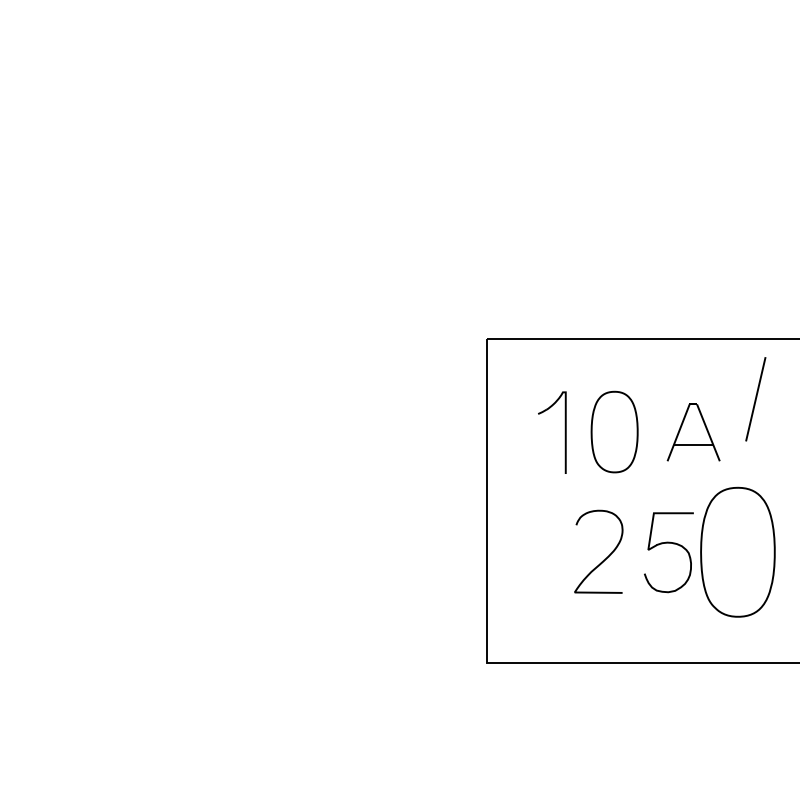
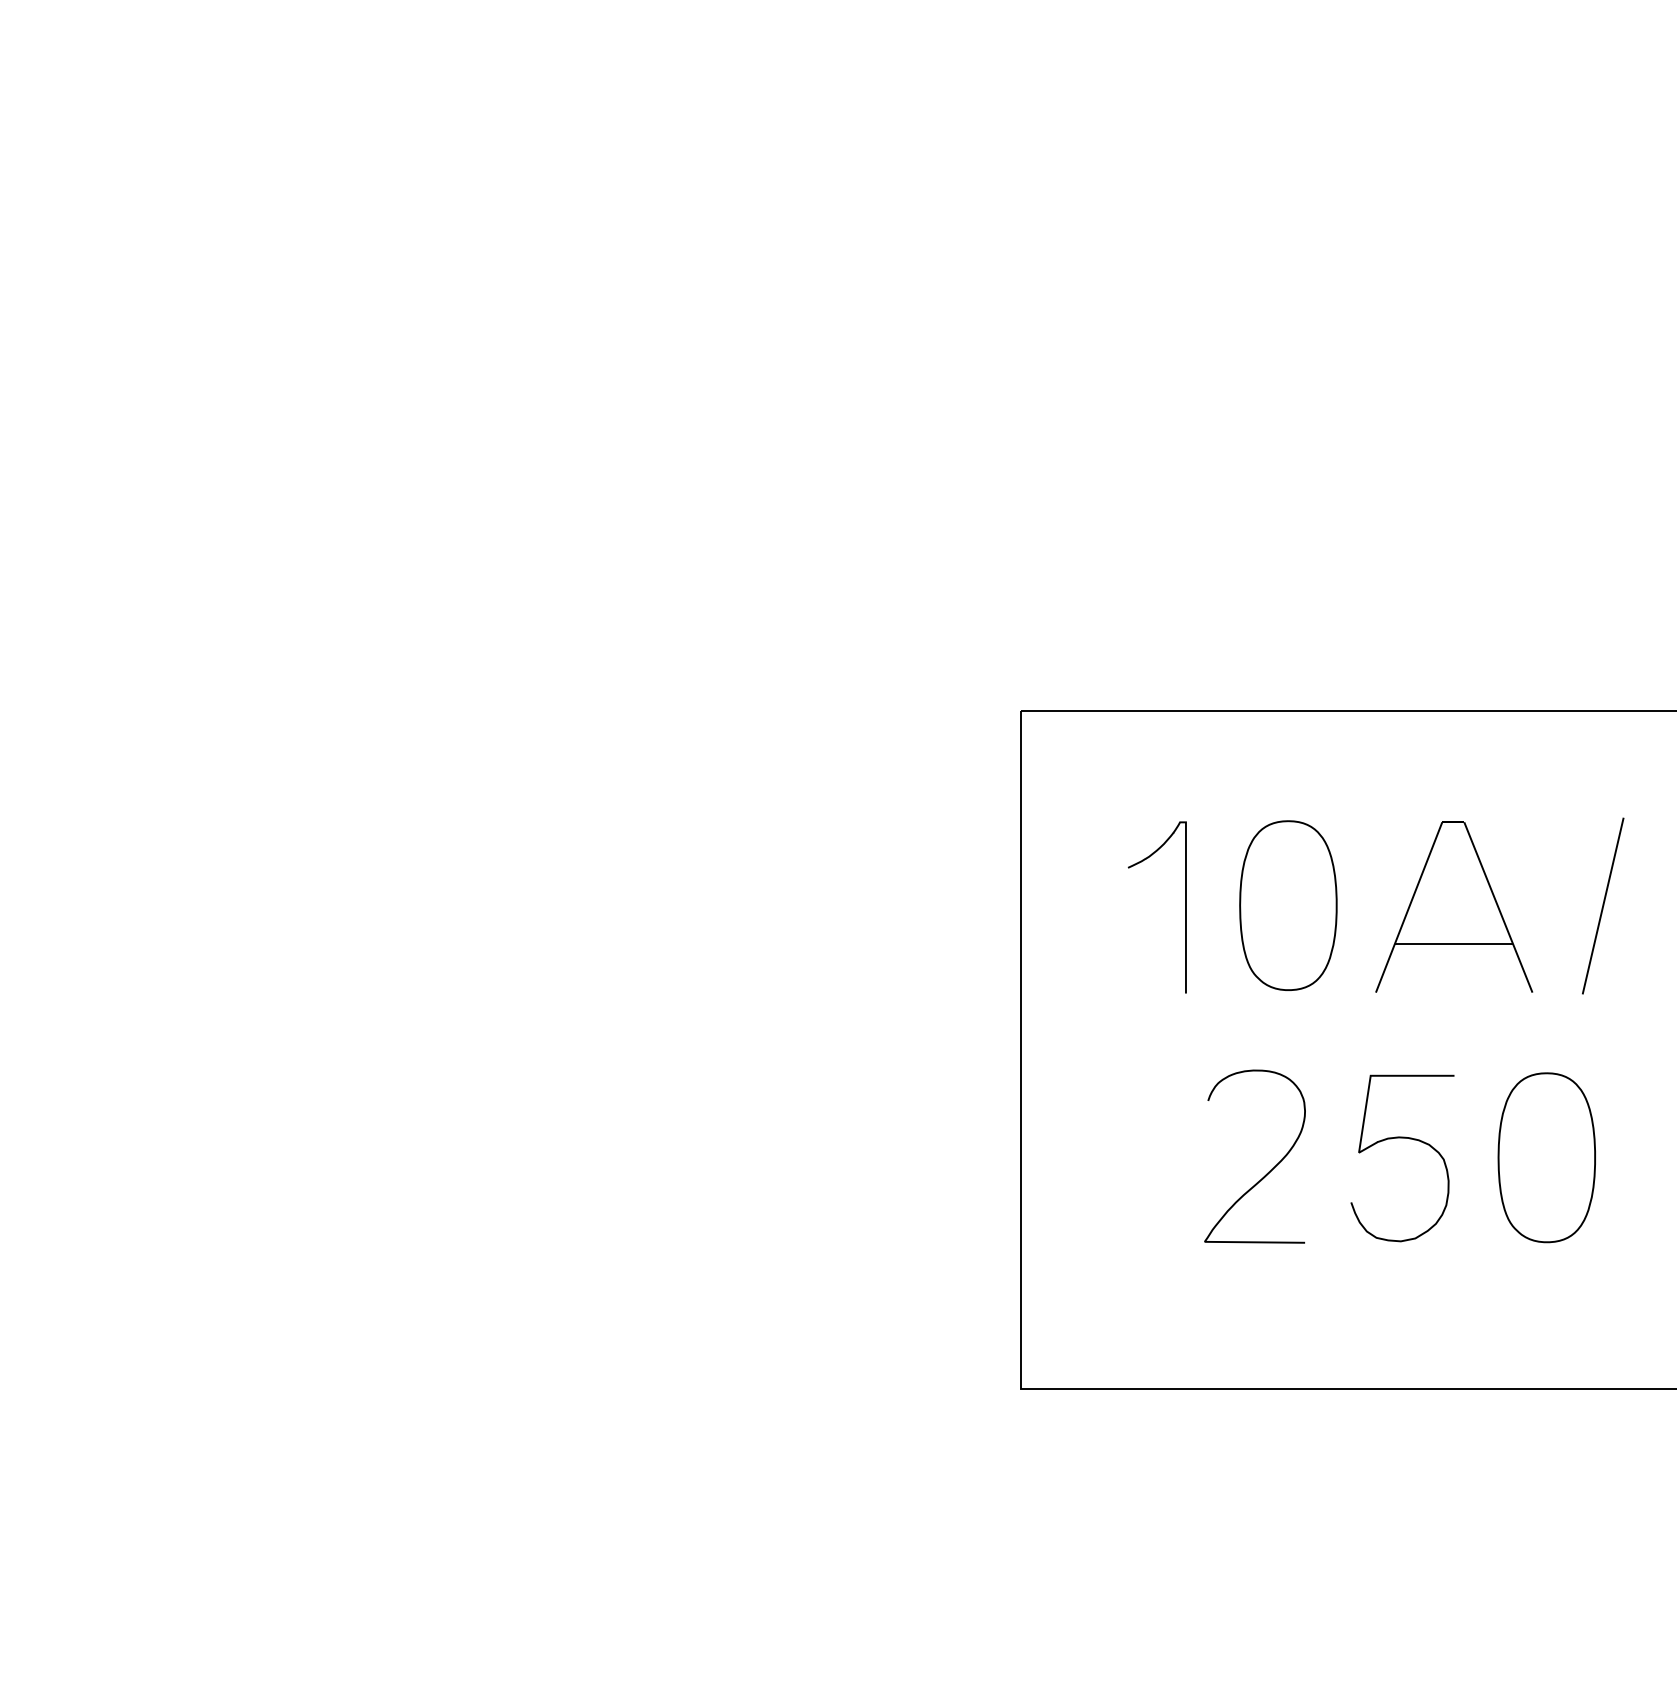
line: (755, 399) -> (1602, 906), moved
part: (693, 432) -> (1453, 906), size x1.43
part: (737, 552) -> (1545, 1158), size x0.62

